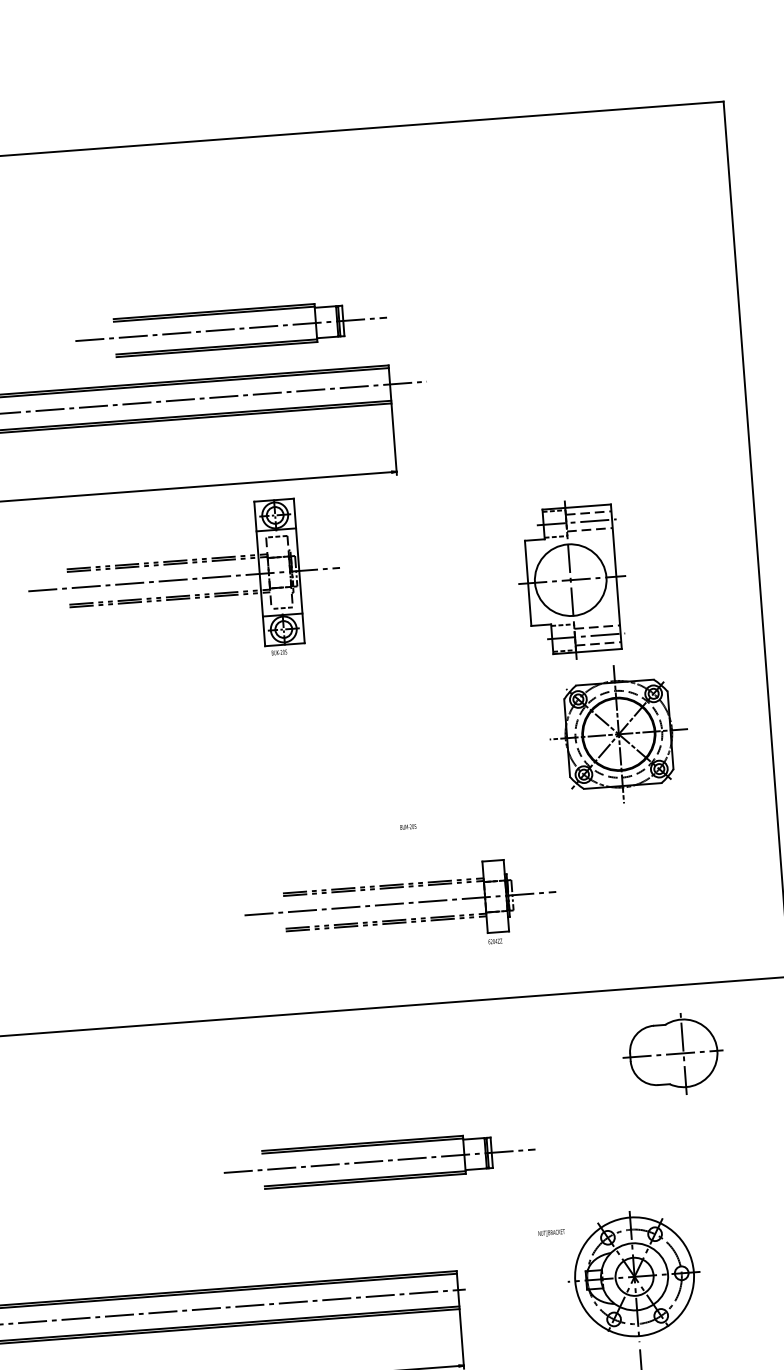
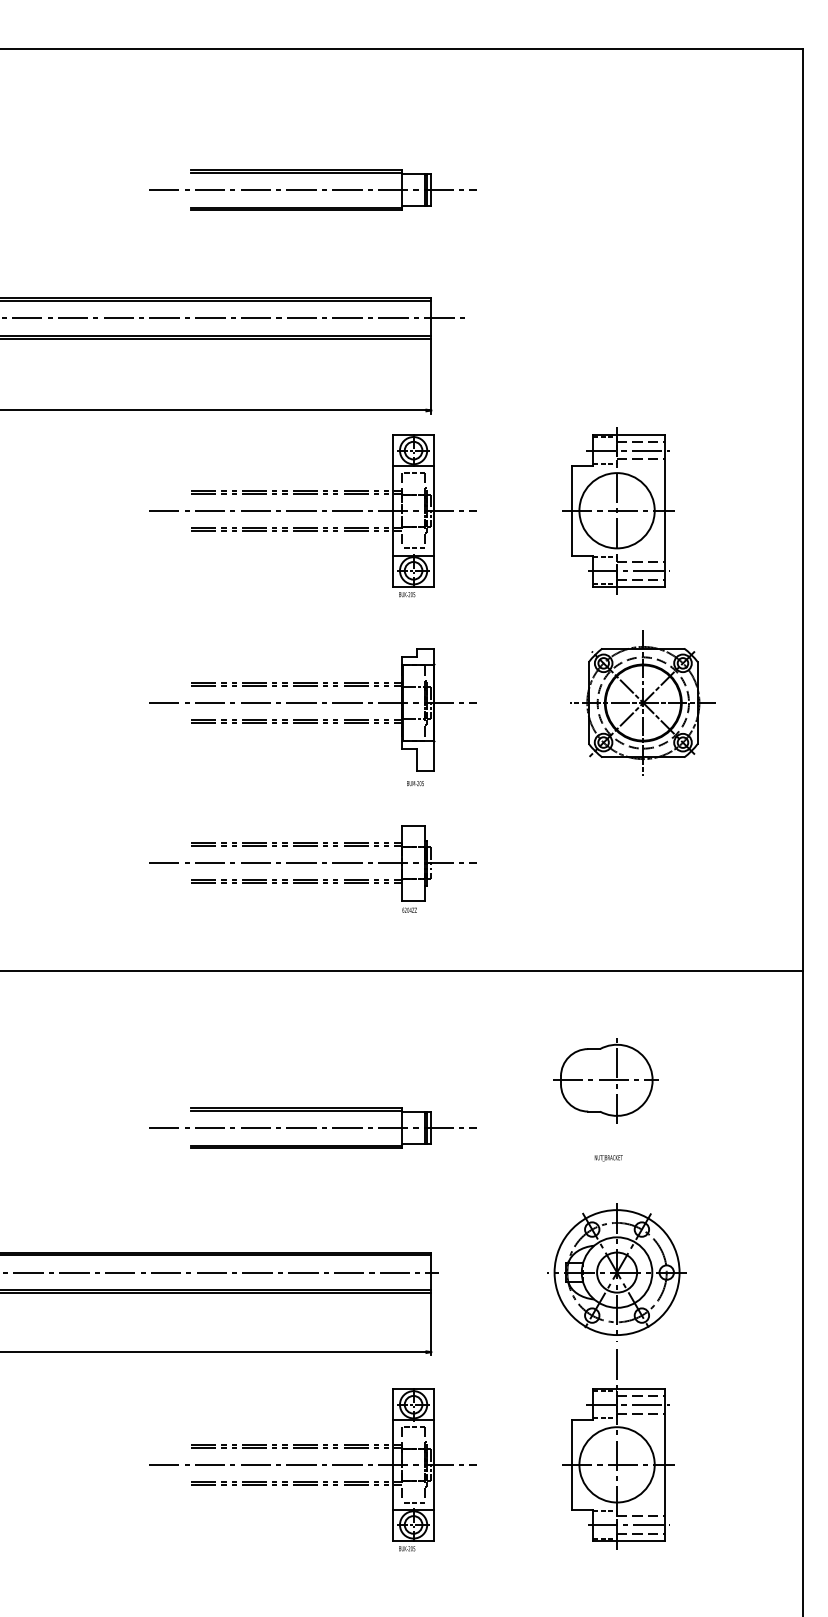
part: (230, 328) -> (312, 189), moved
part: (572, 579) -> (618, 510), moved
part: (183, 584) -> (312, 515), moved
part: (305, 764) -> (312, 709), added
part: (400, 908) -> (312, 868), moved
part: (672, 1054) -> (605, 1080), moved
part: (378, 1160) -> (312, 1127), moved
text: (551, 1233) -> (608, 1158), moved

